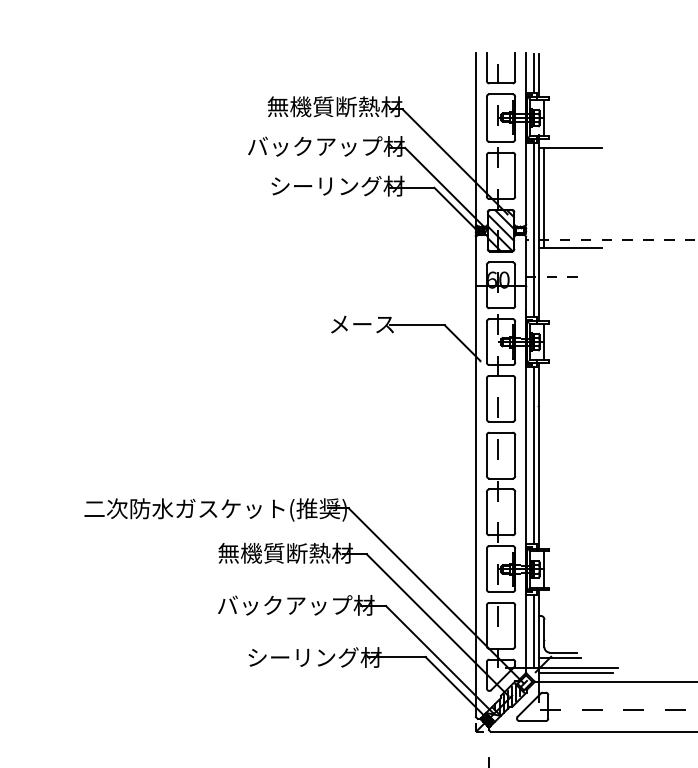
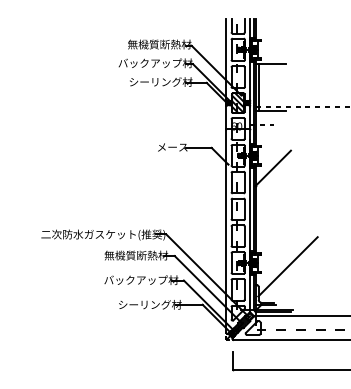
line: (573, 369) -> (272, 168), added
line: (605, 576) -> (287, 266), added

